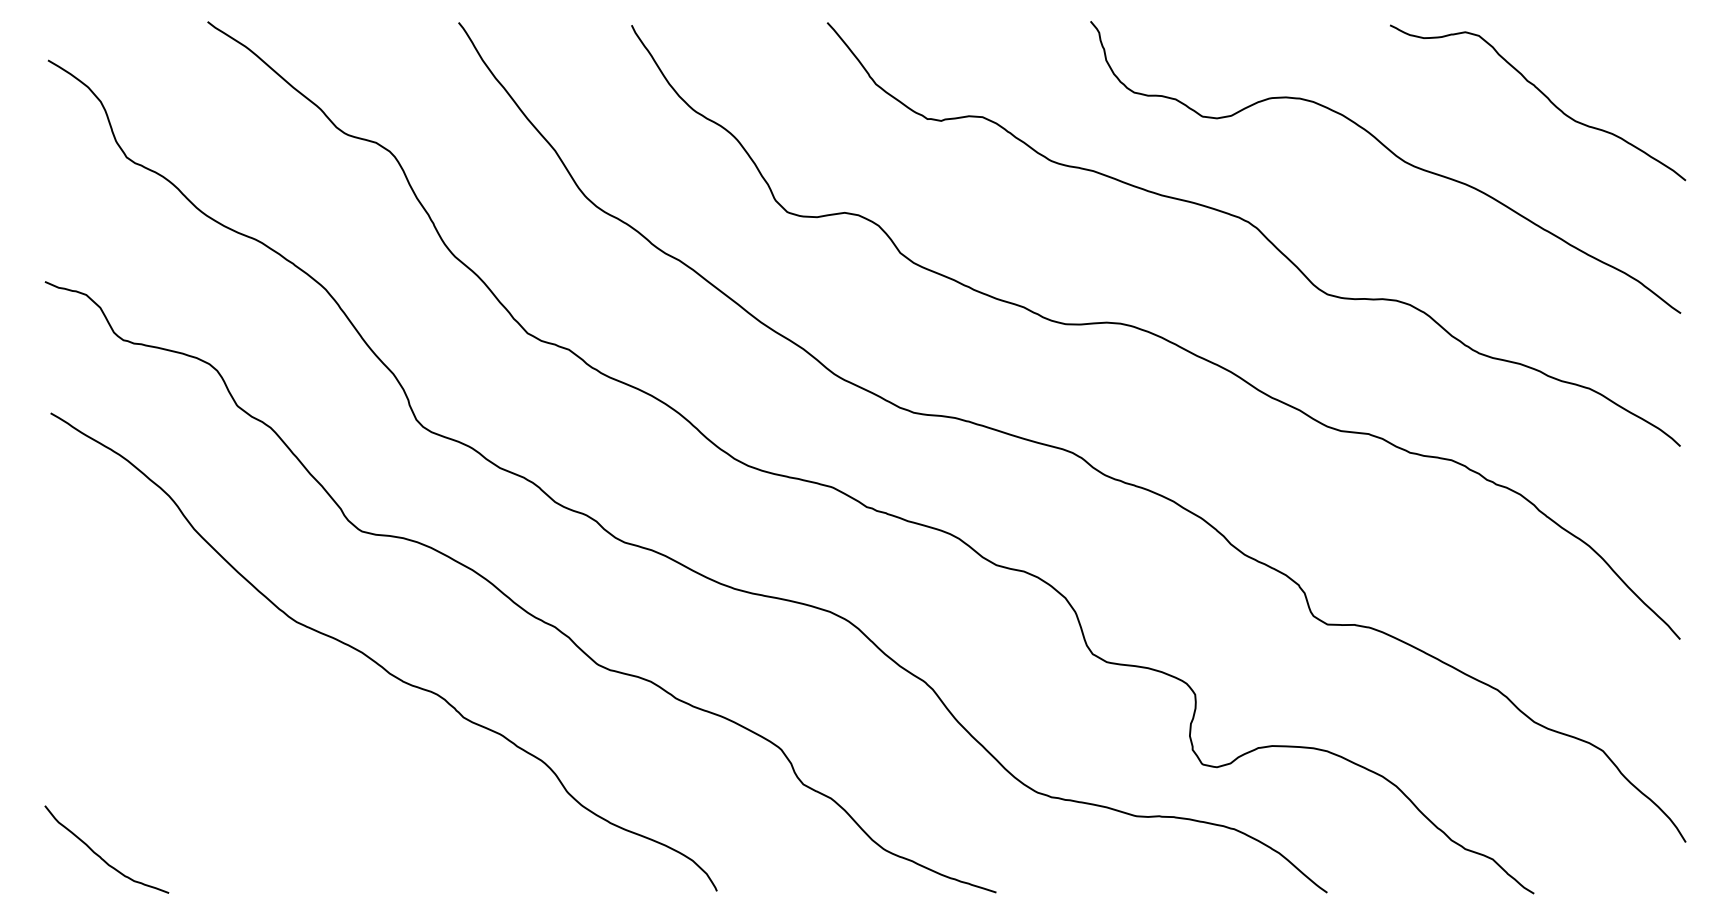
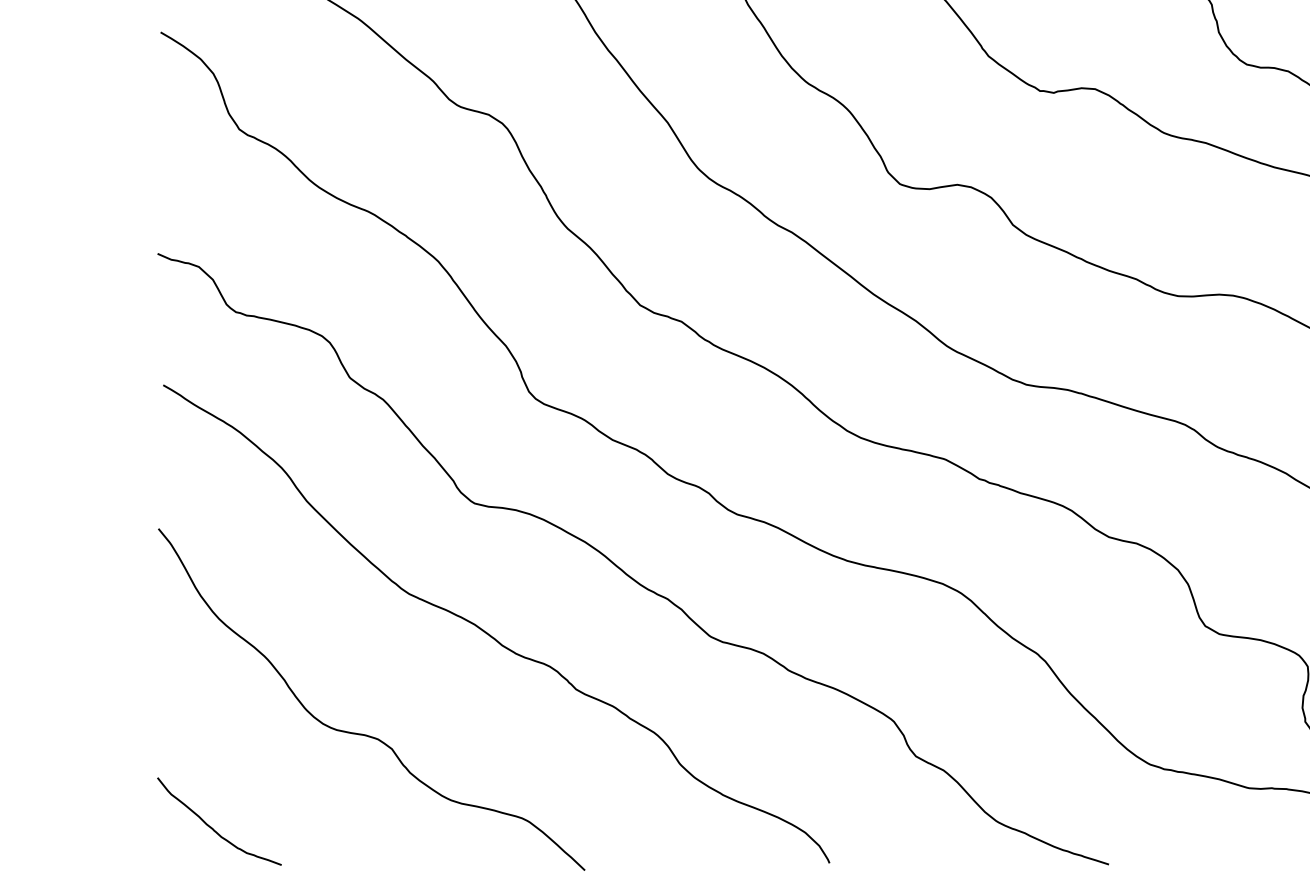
curve: (249, 761) -> (362, 733), added

